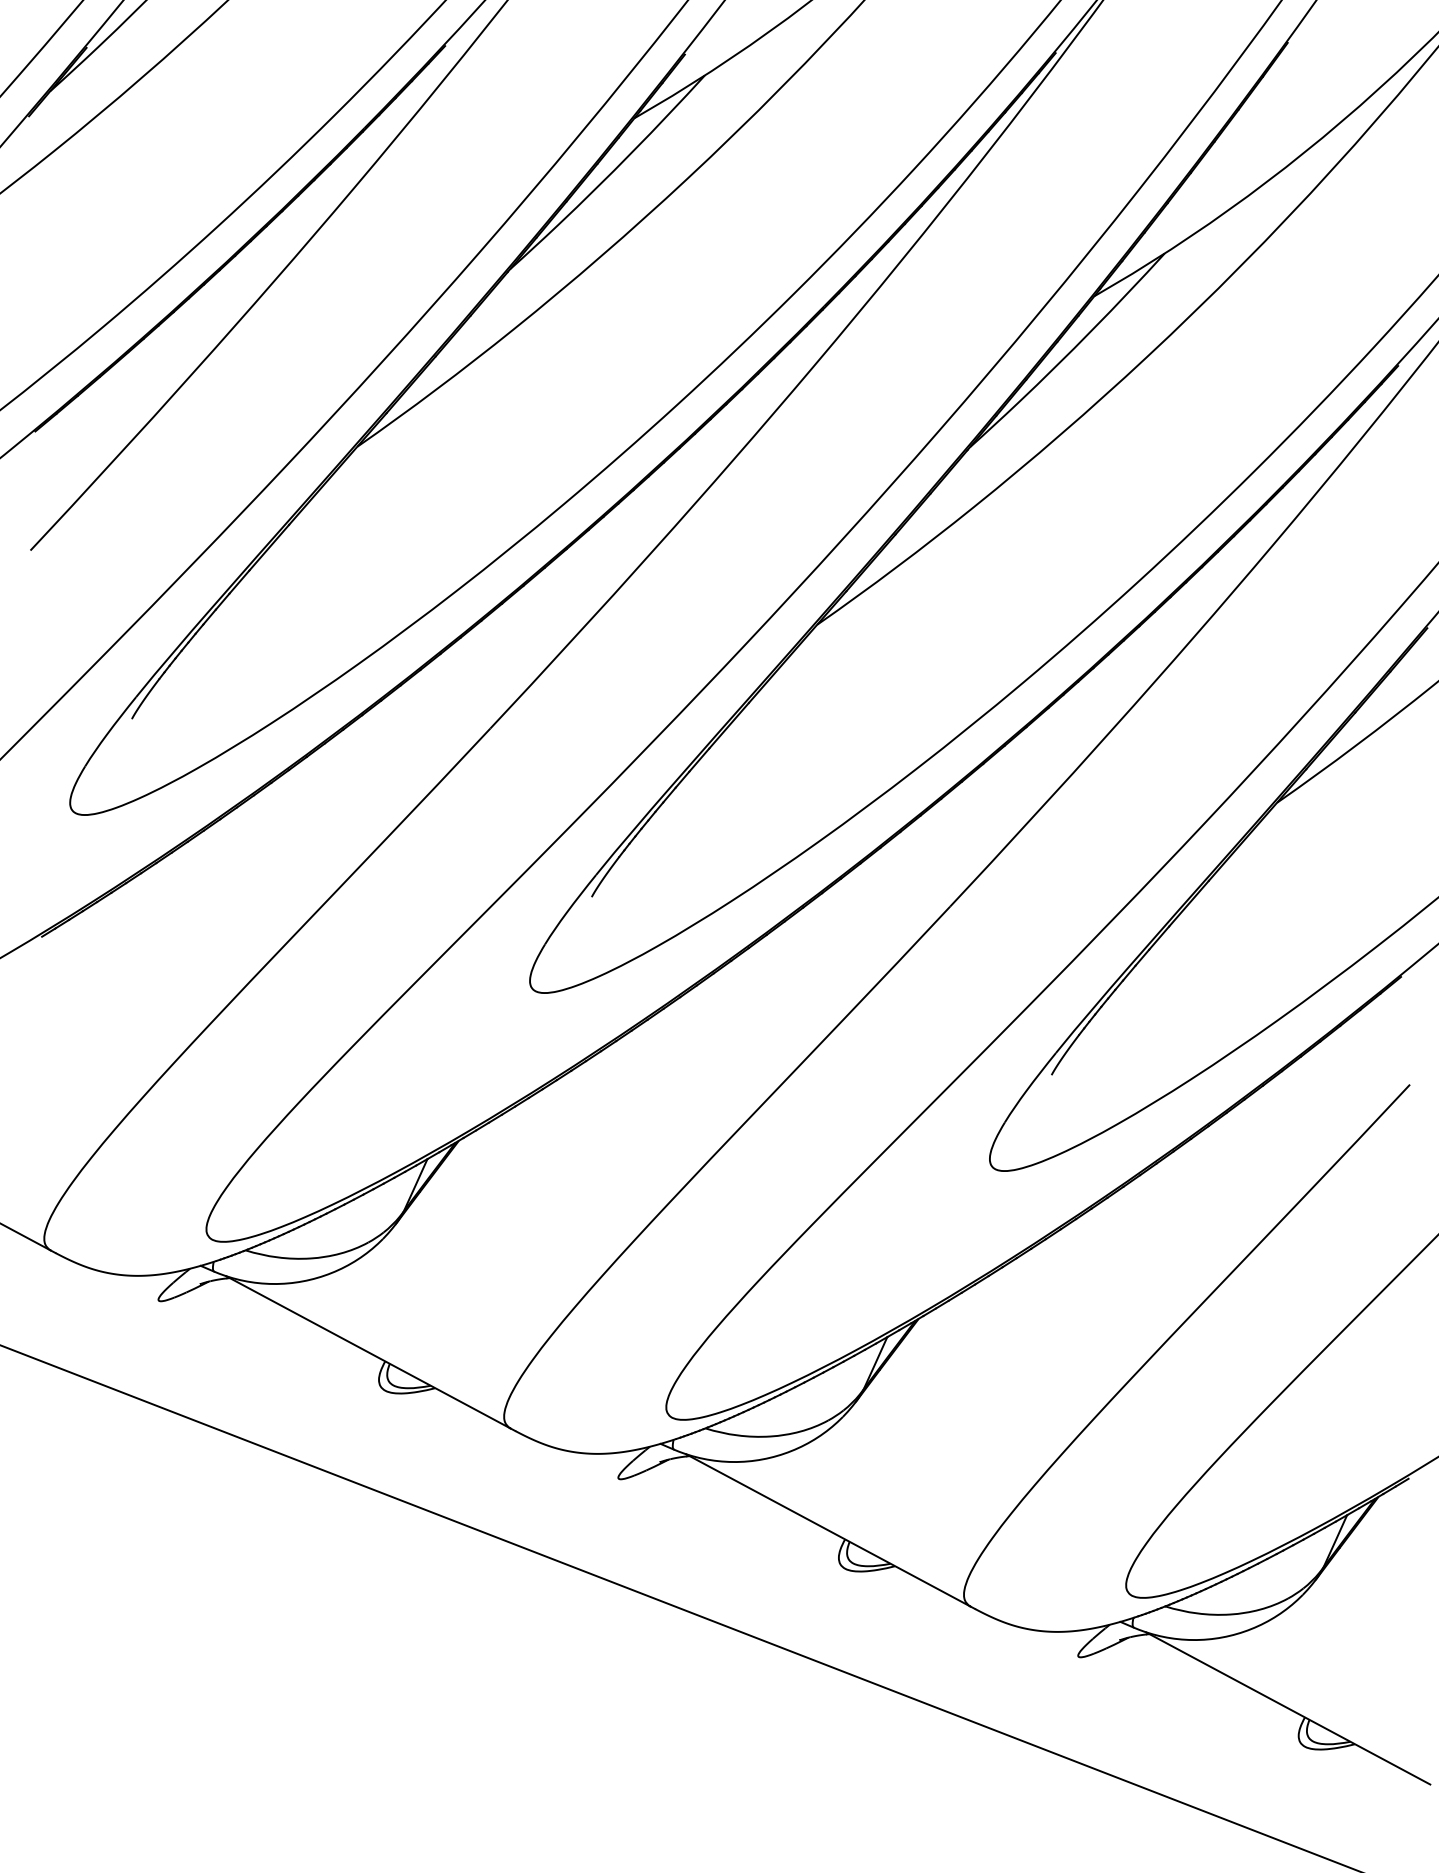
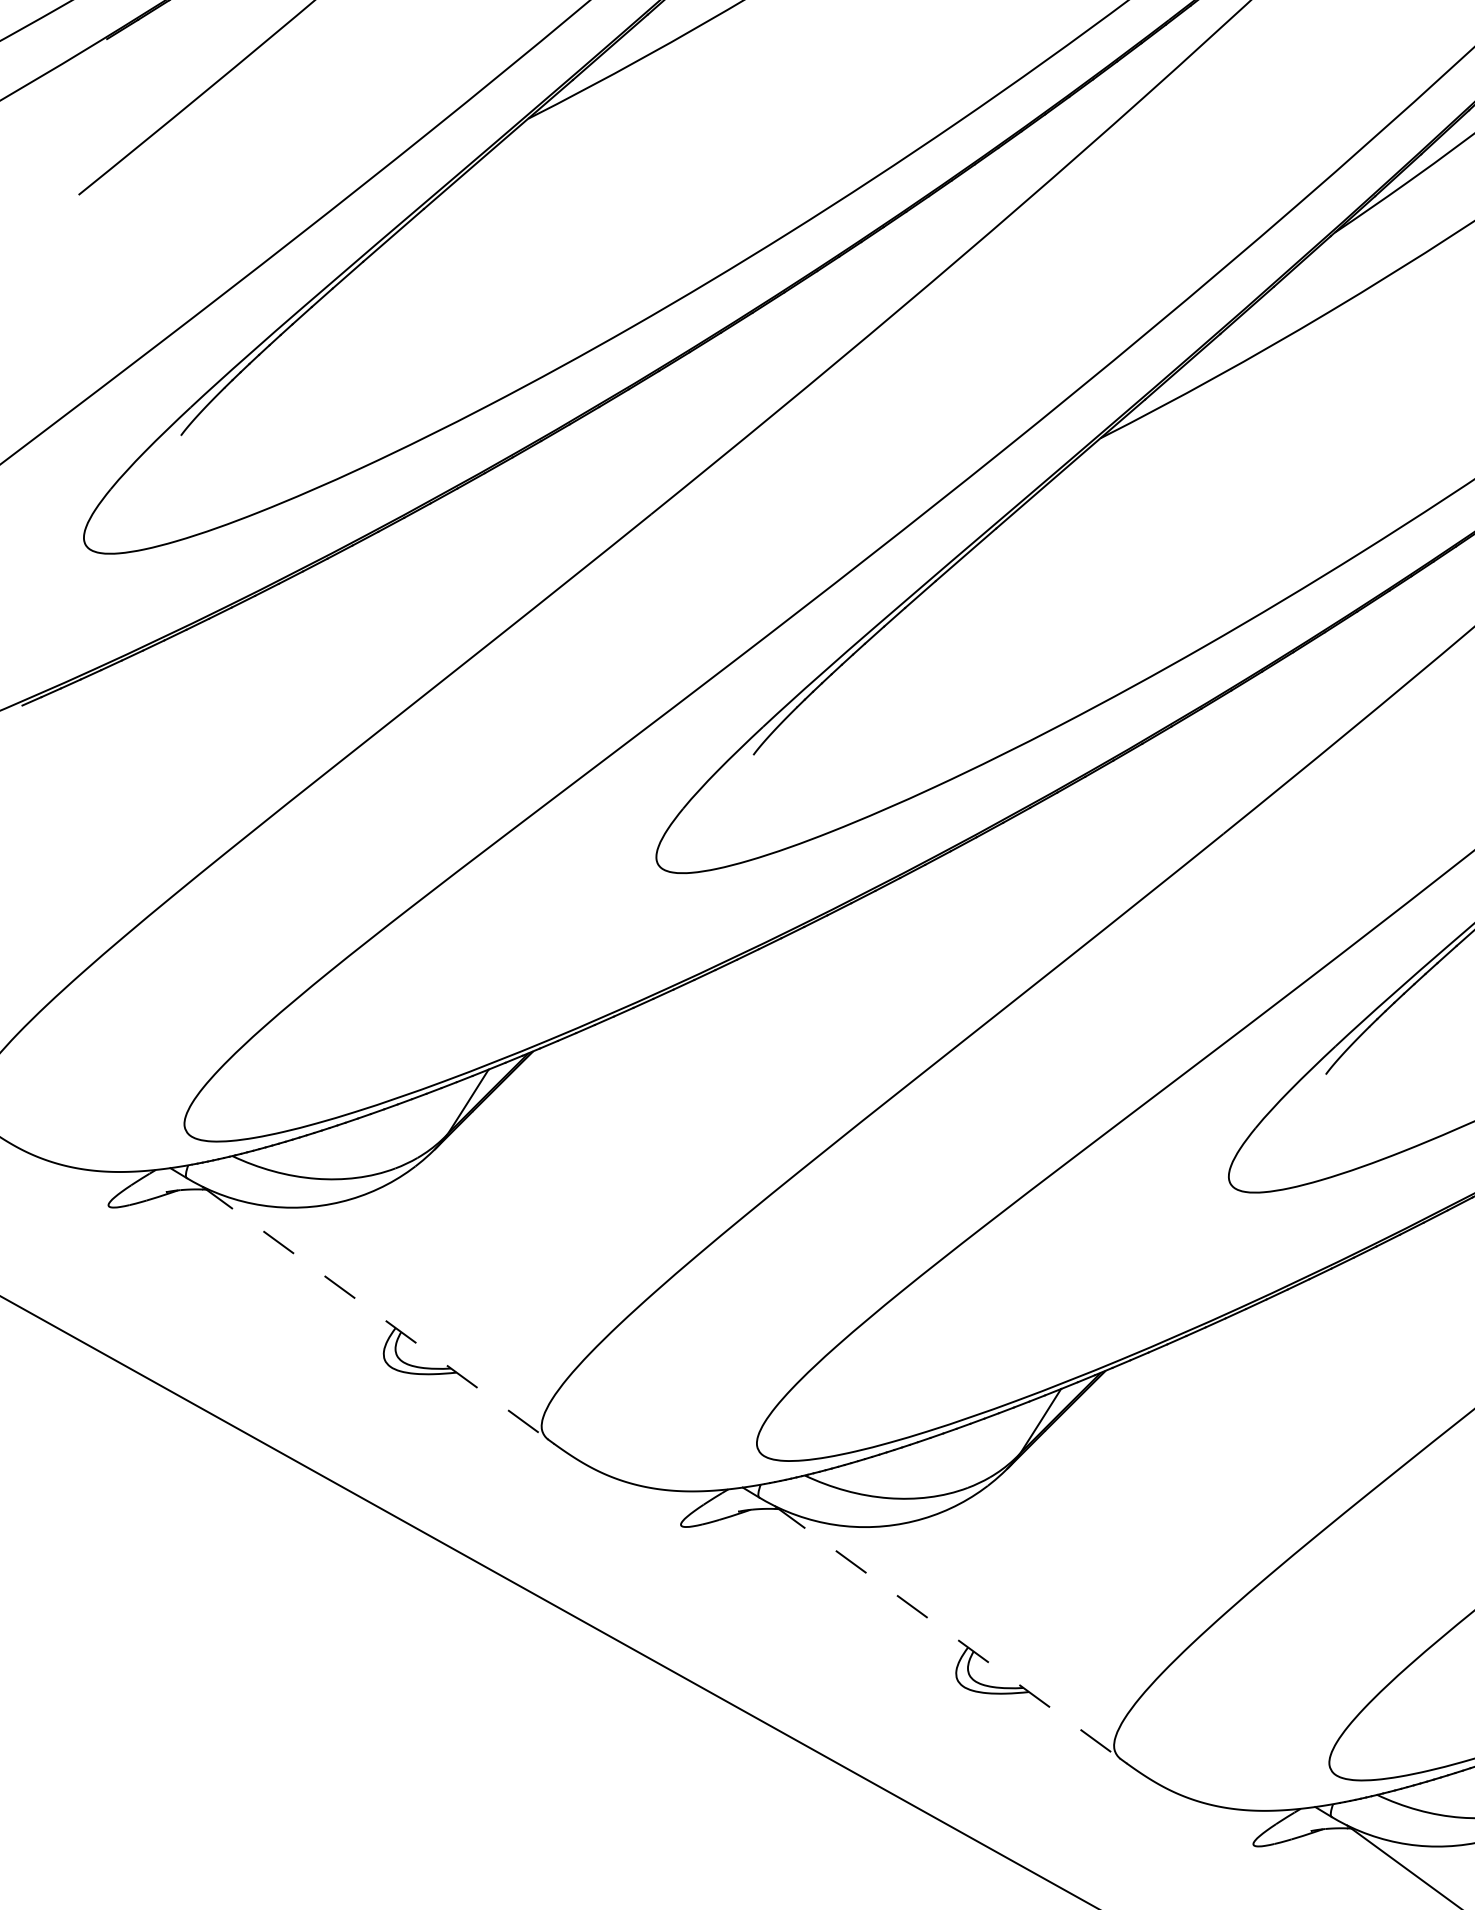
line: (368, 1352) -> (375, 1313), solid -> dashed
line: (828, 1530) -> (947, 1632), solid -> dashed

